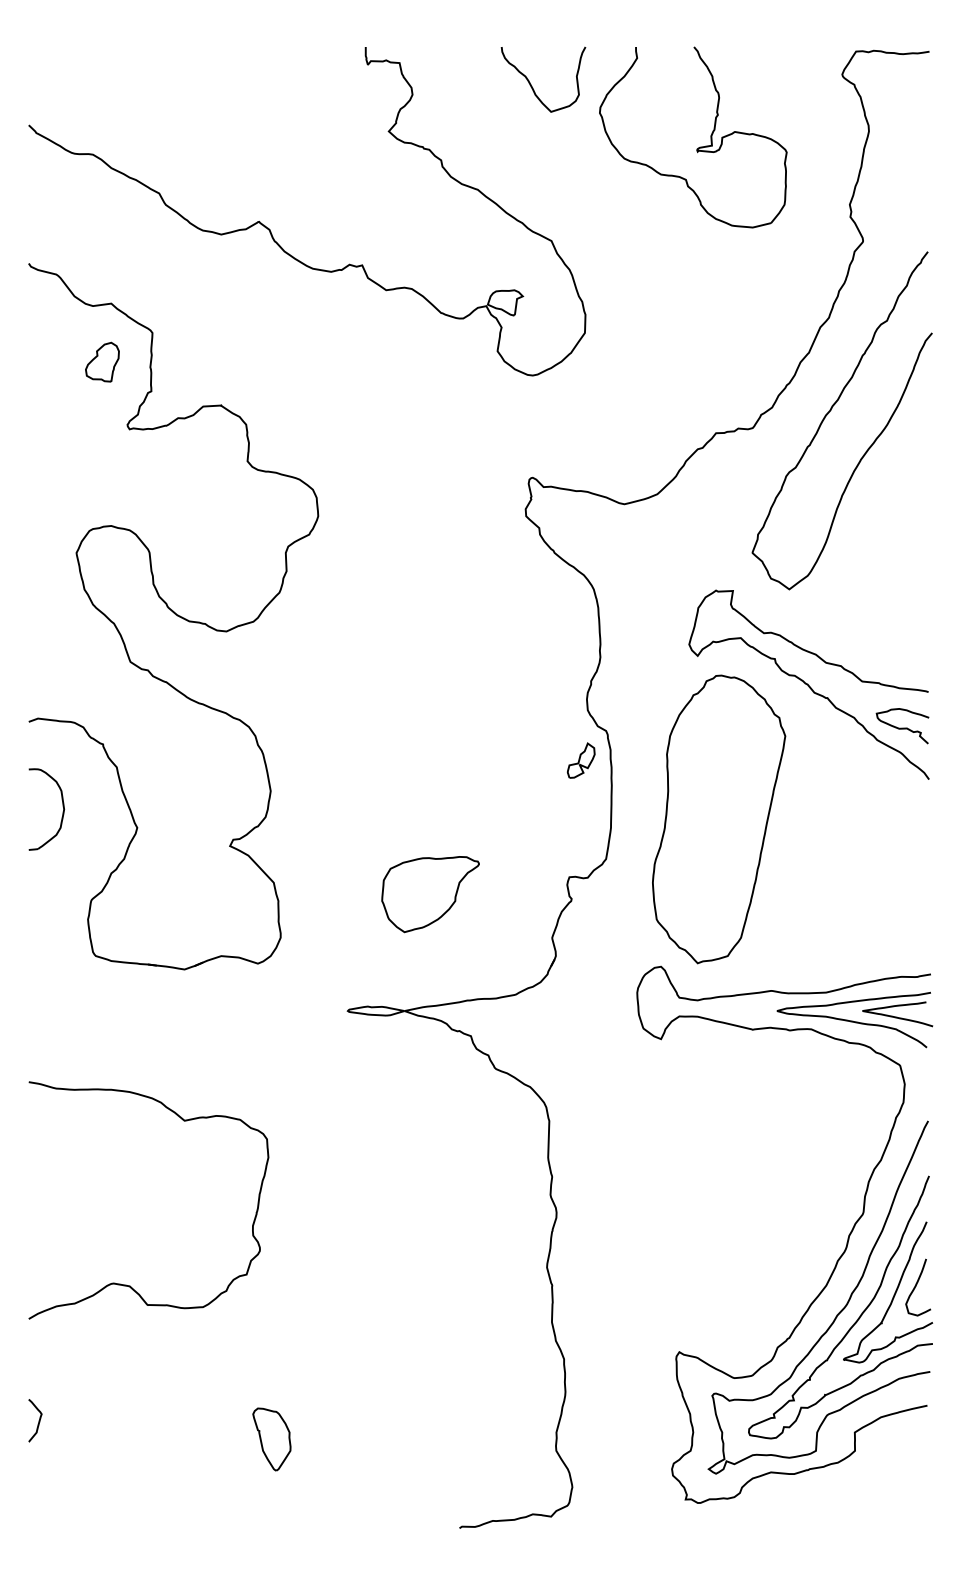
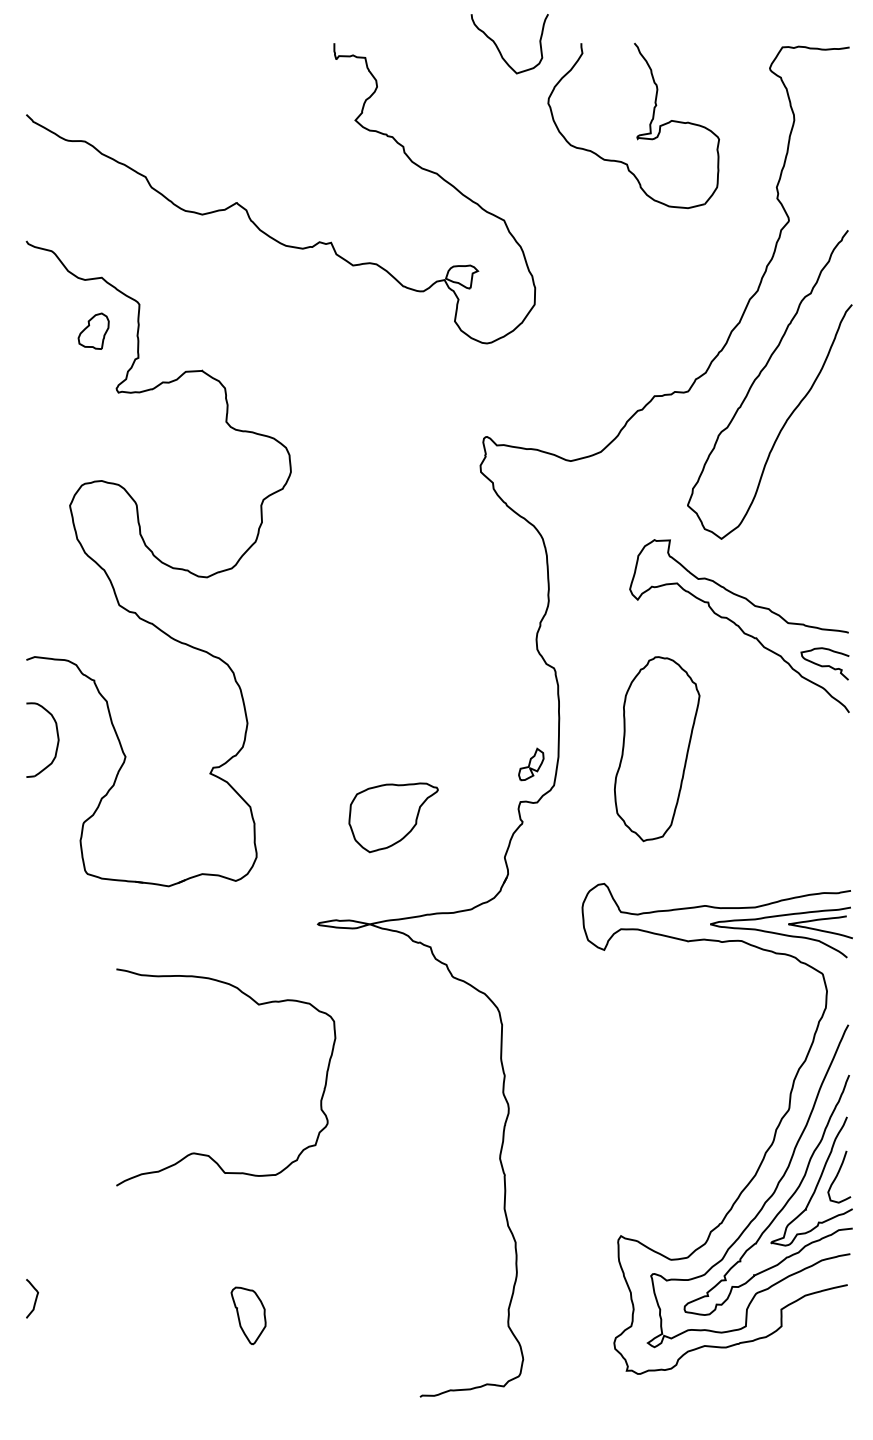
curve: (532, 85) -> (499, 49), moved
part: (581, 760) -> (531, 764), moved
part: (718, 818) -> (656, 748), size x0.7
curve: (184, 1121) -> (258, 1005), moved

